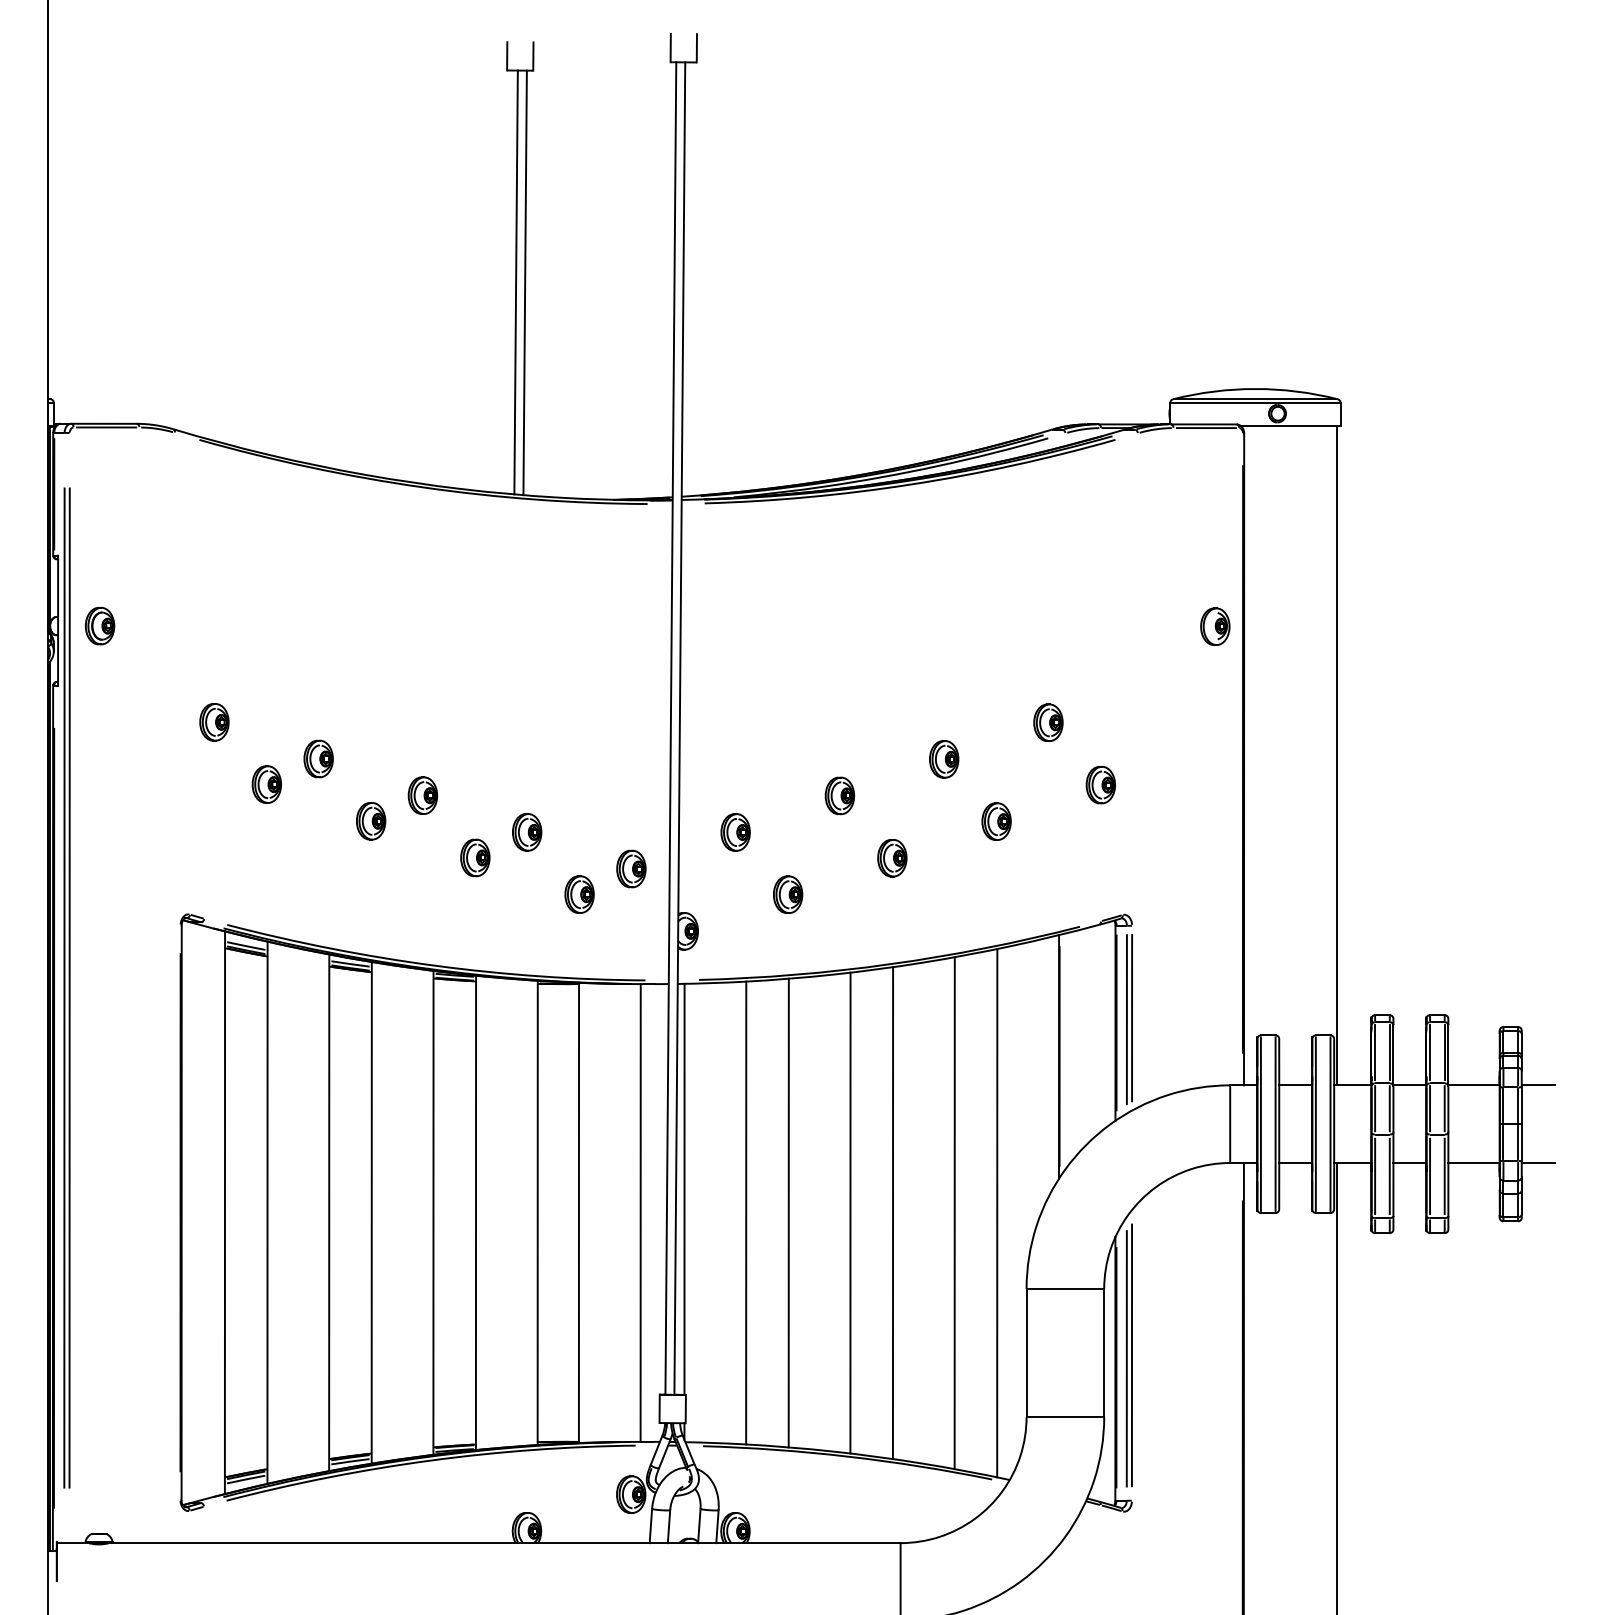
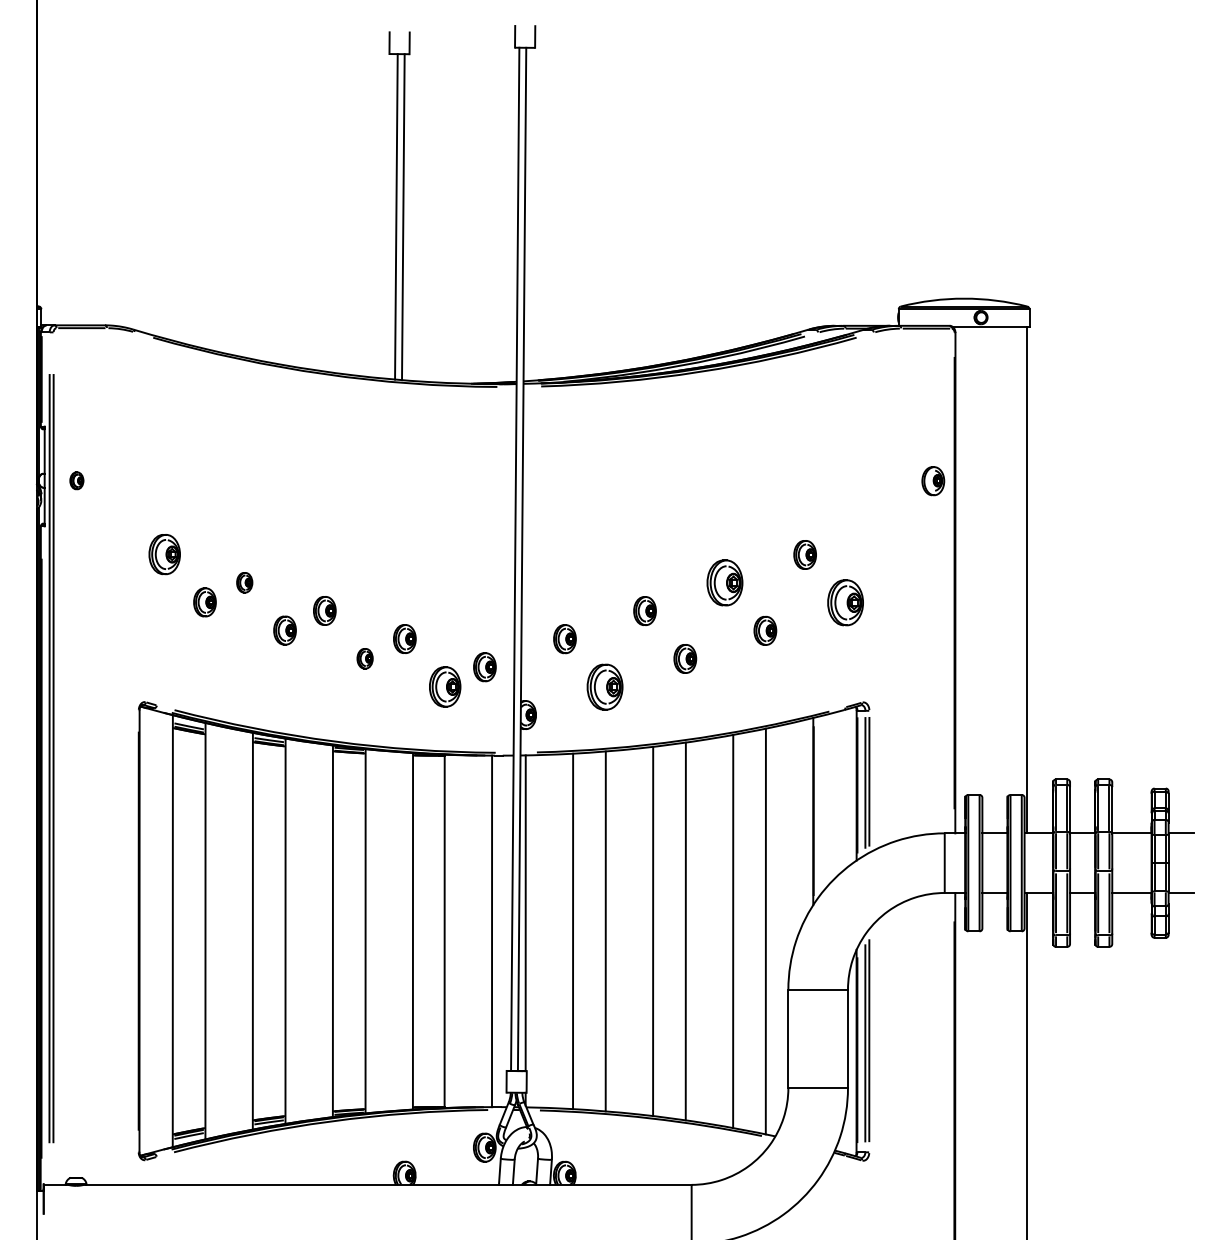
part: (99, 626) -> (76, 481), size x0.6
part: (214, 722) -> (164, 554), size x1.4
part: (318, 758) -> (244, 582), size x0.7
part: (944, 759) -> (725, 583), size x1.6
part: (1100, 784) -> (845, 602), size x1.6
part: (475, 857) -> (365, 658), size x0.7
part: (579, 894) -> (445, 686), size x1.4
part: (788, 894) -> (605, 686), size x1.6

